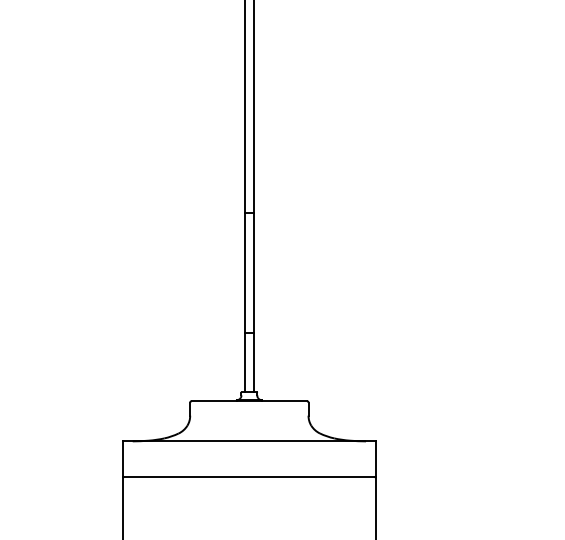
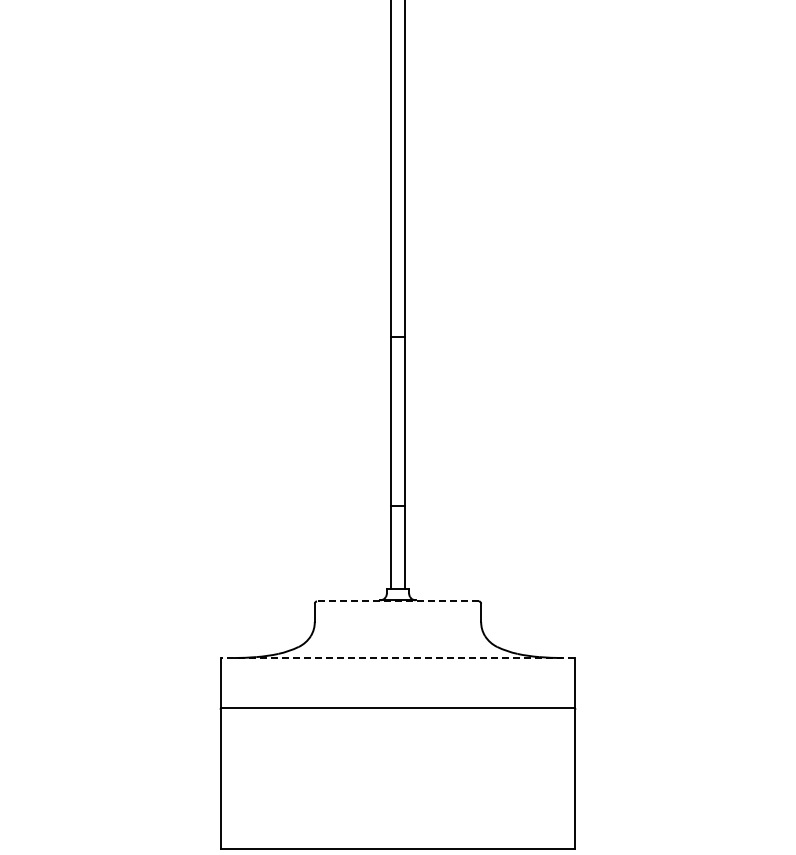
line: (249, 401) -> (398, 601), solid -> dashed
line: (249, 441) -> (397, 658), solid -> dashed

